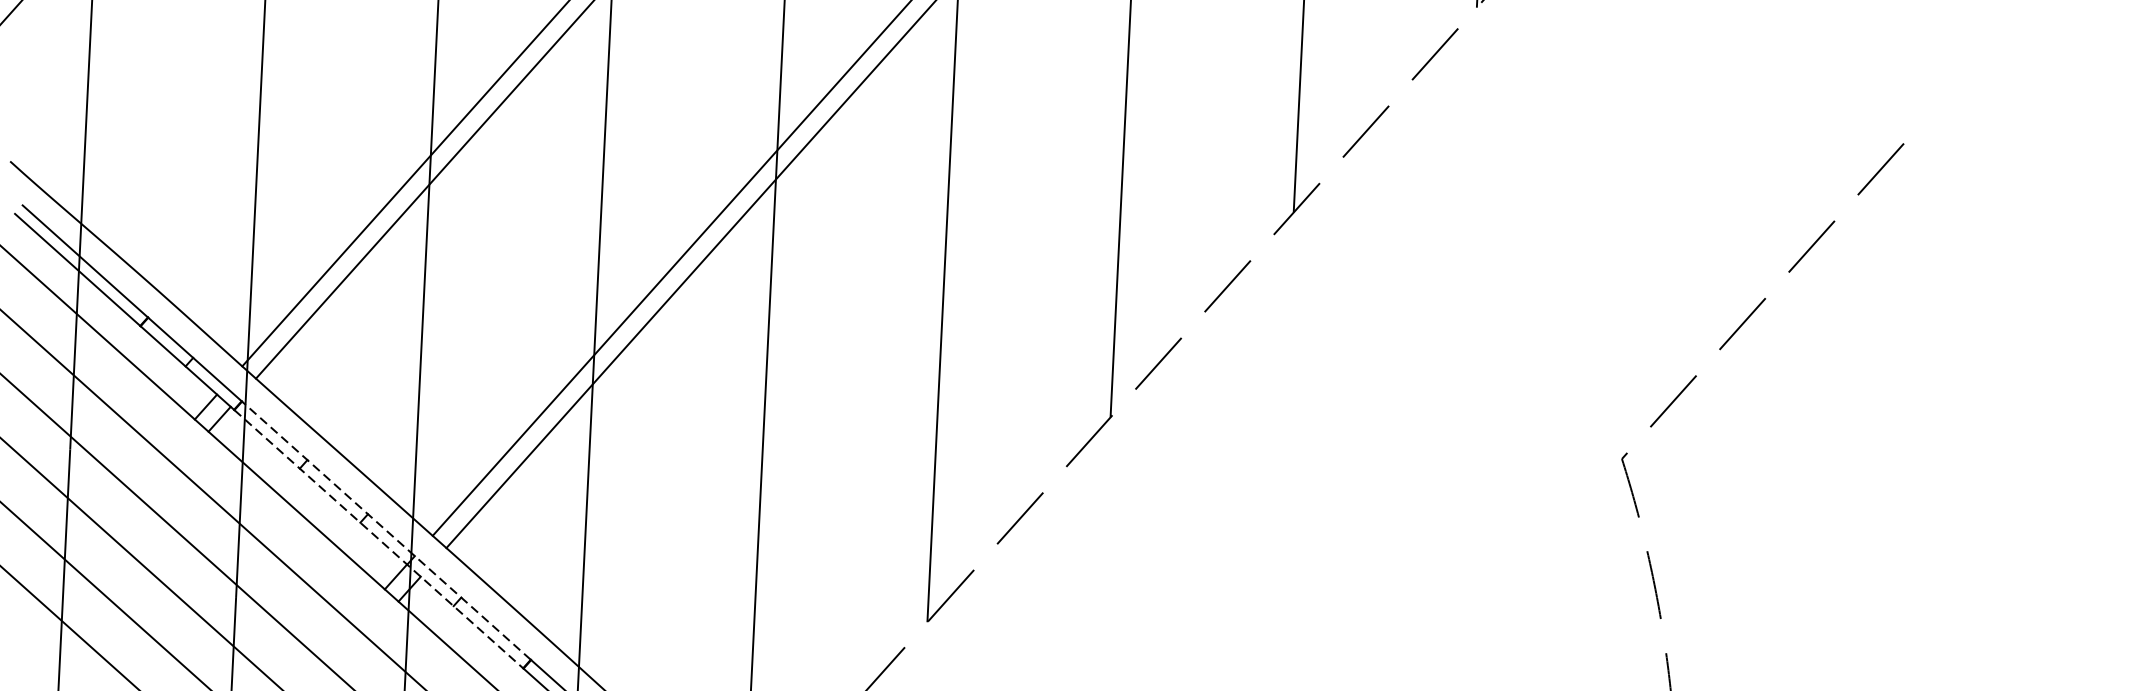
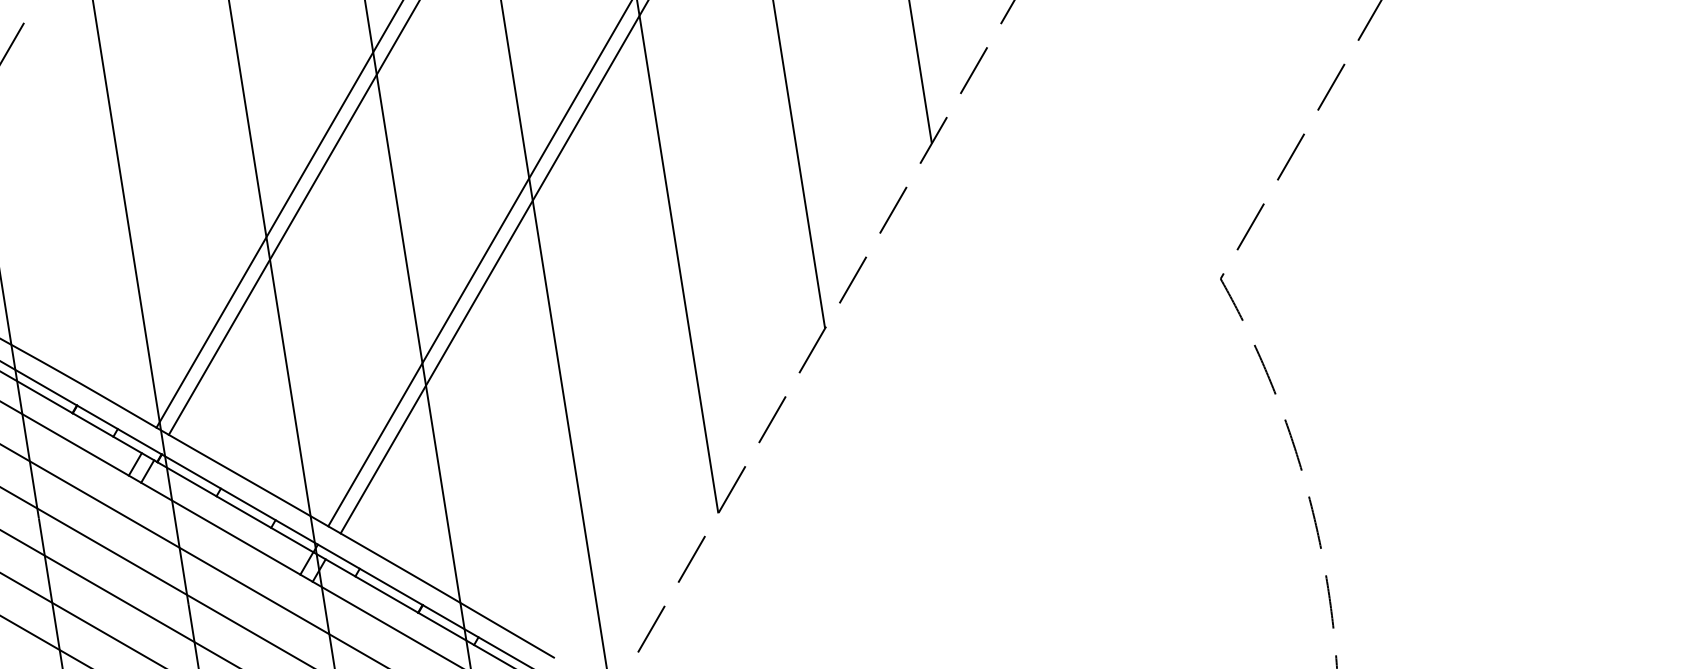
line: (385, 530) -> (291, 529), dashed -> solid
line: (379, 539) -> (288, 537), dashed -> solid

